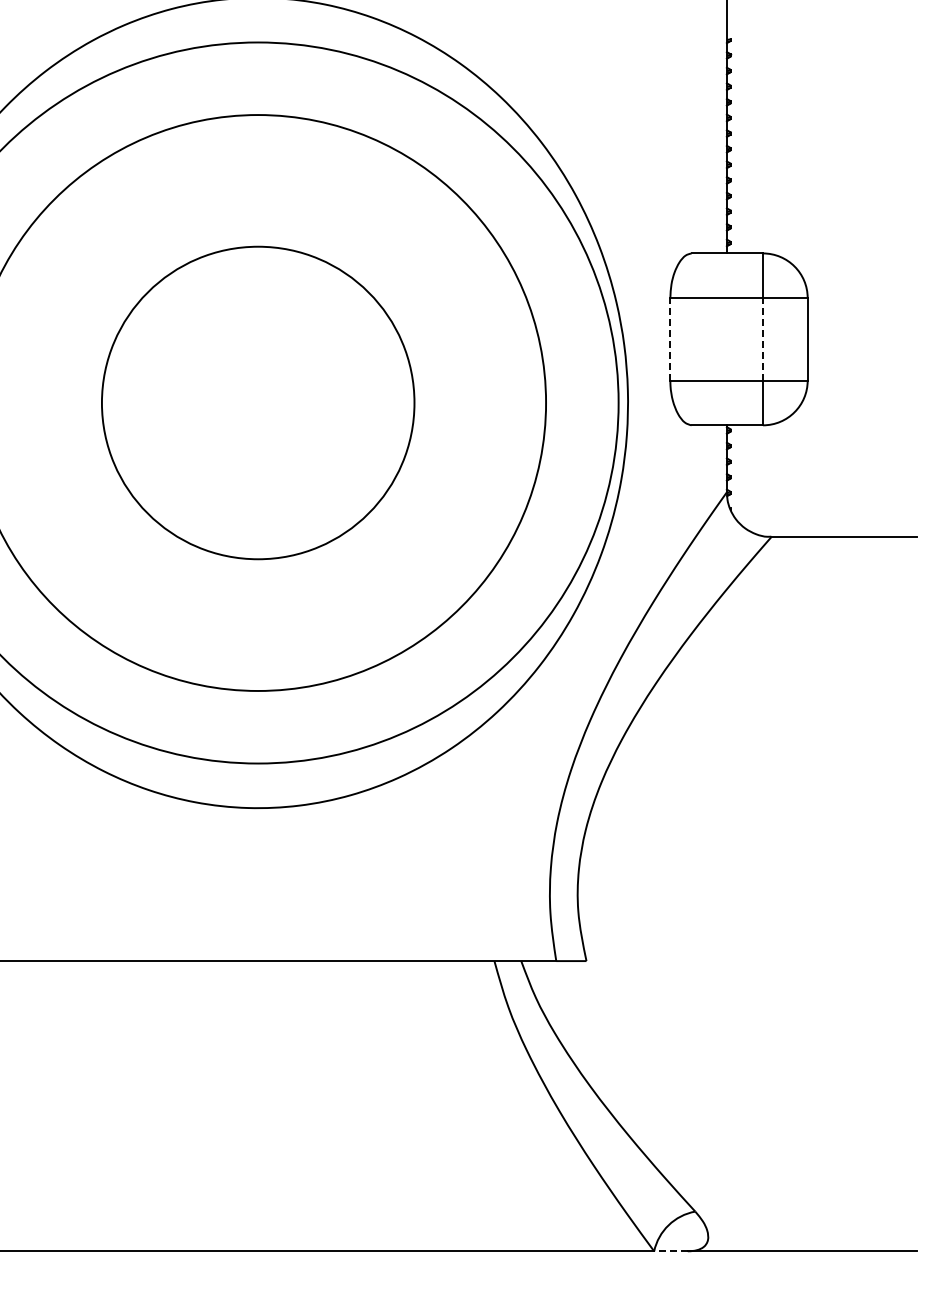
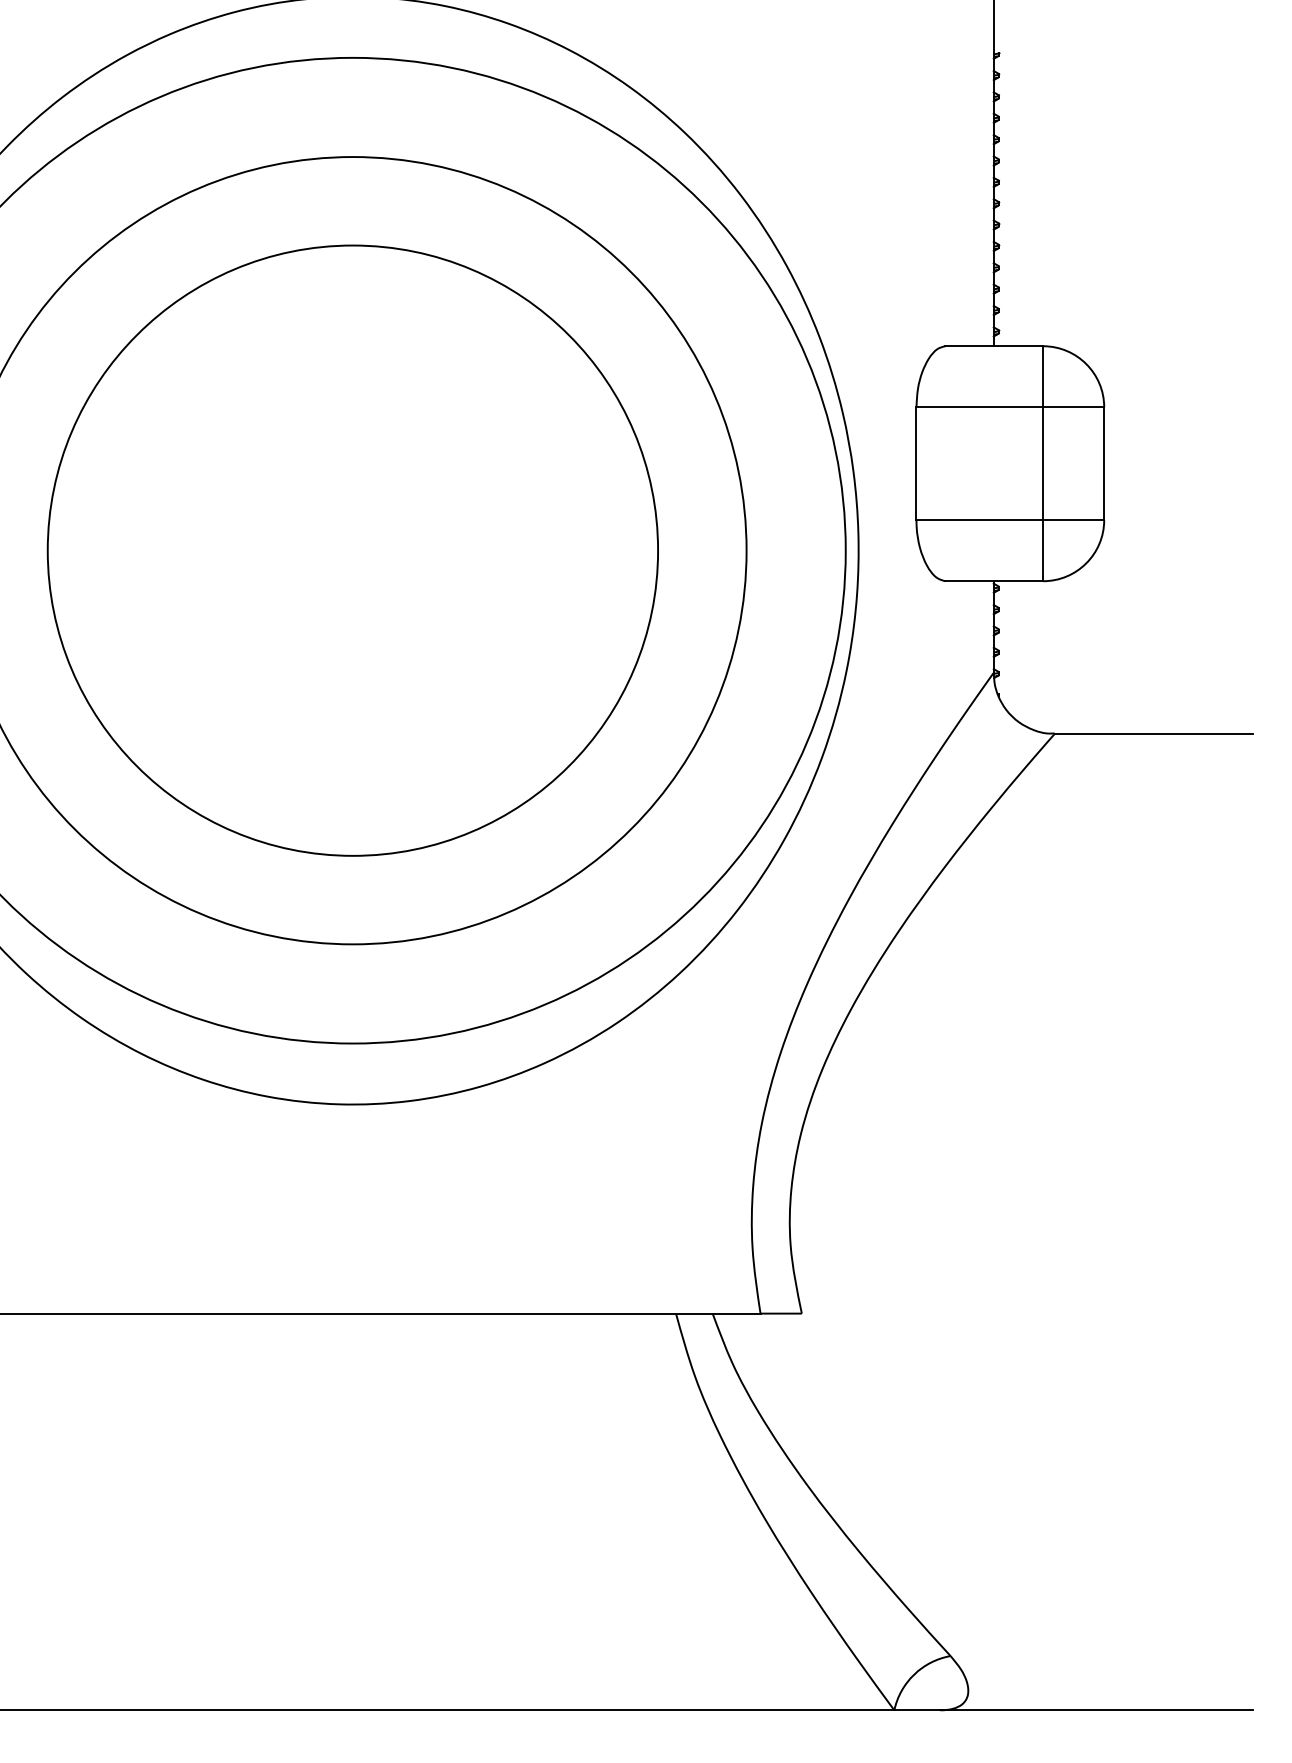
line: (670, 338) -> (916, 462), dashed -> solid
line: (763, 338) -> (1043, 462), dashed -> solid
circle: (258, 402) -> (353, 550), size x1.43
line: (671, 1251) -> (918, 1710), dashed -> solid

